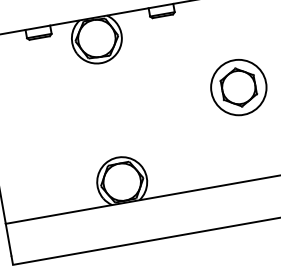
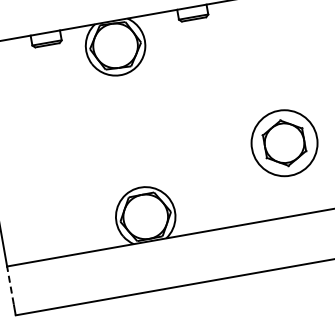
part: (238, 87) -> (284, 143), moved
line: (8, 238) -> (10, 284), solid -> dashed

